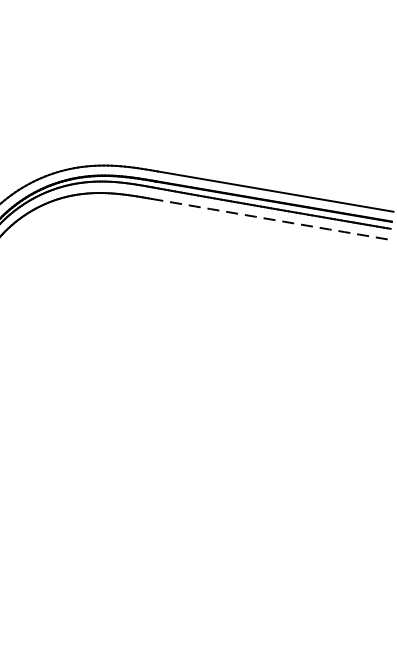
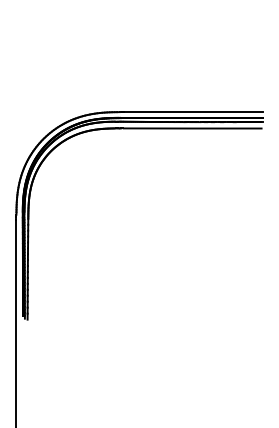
arc: (269, 219) -> (192, 128), dashed -> solid

